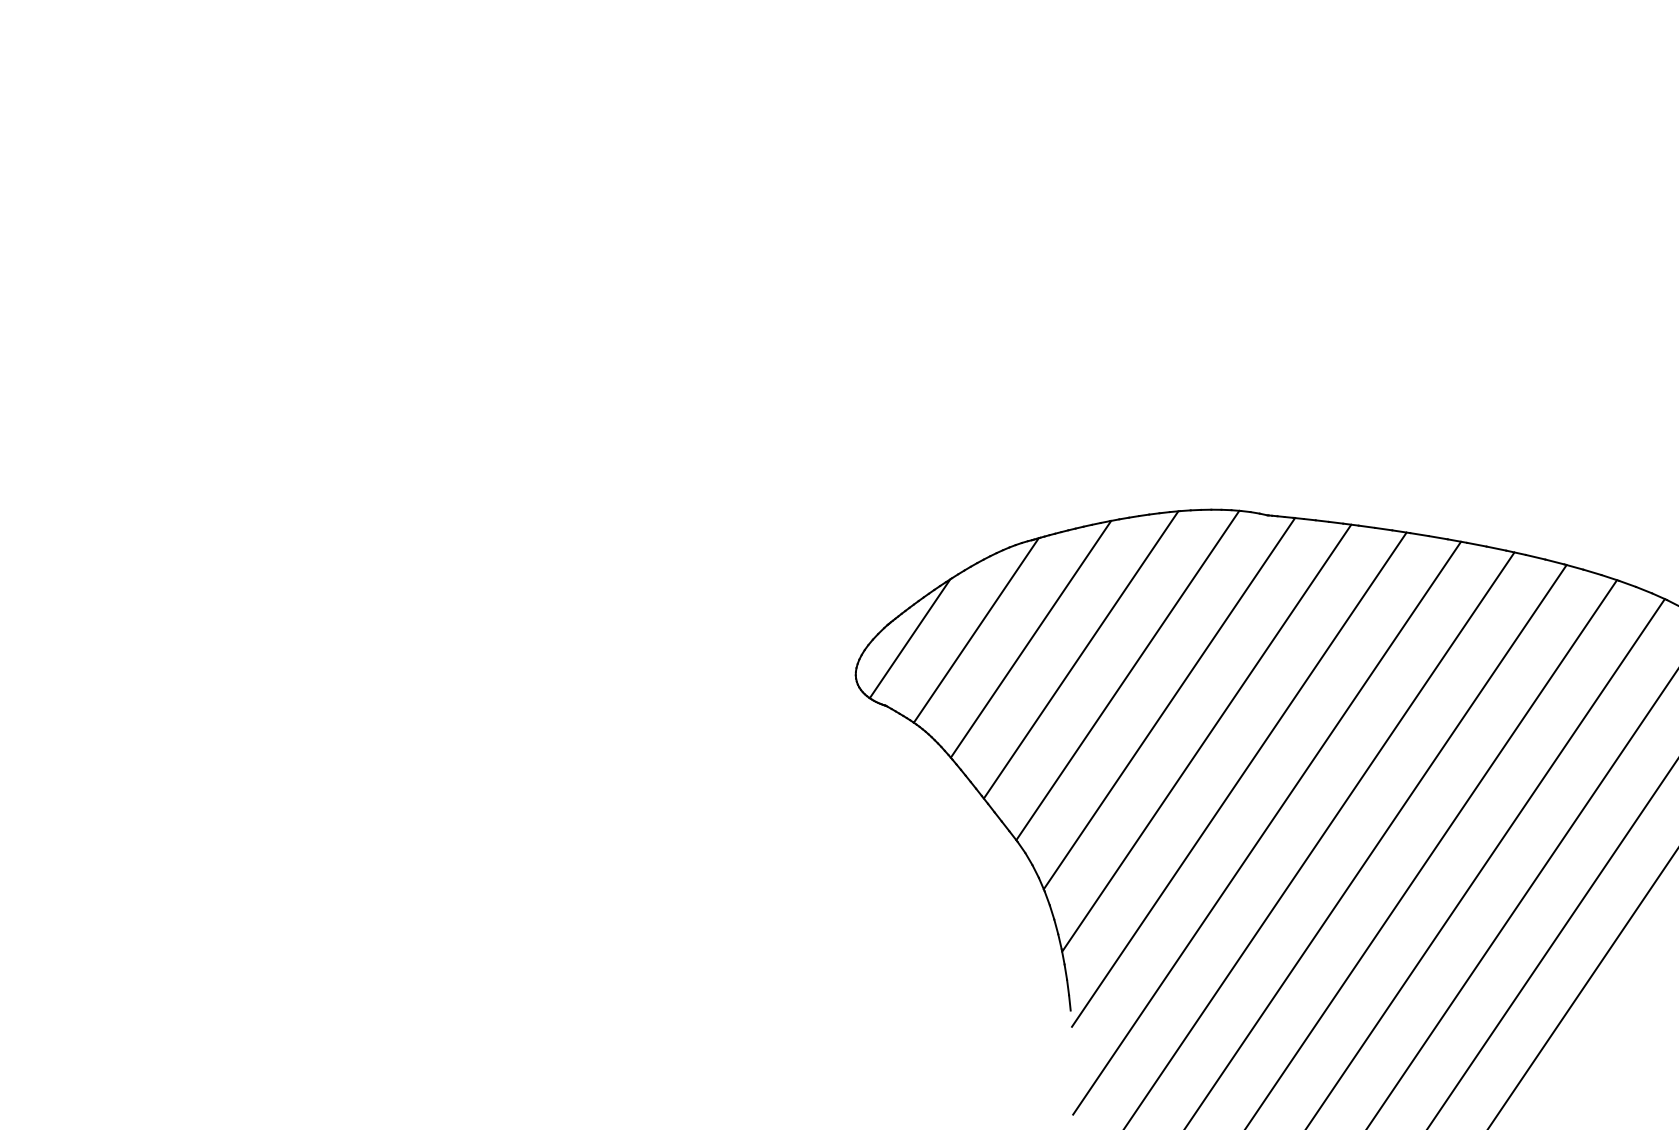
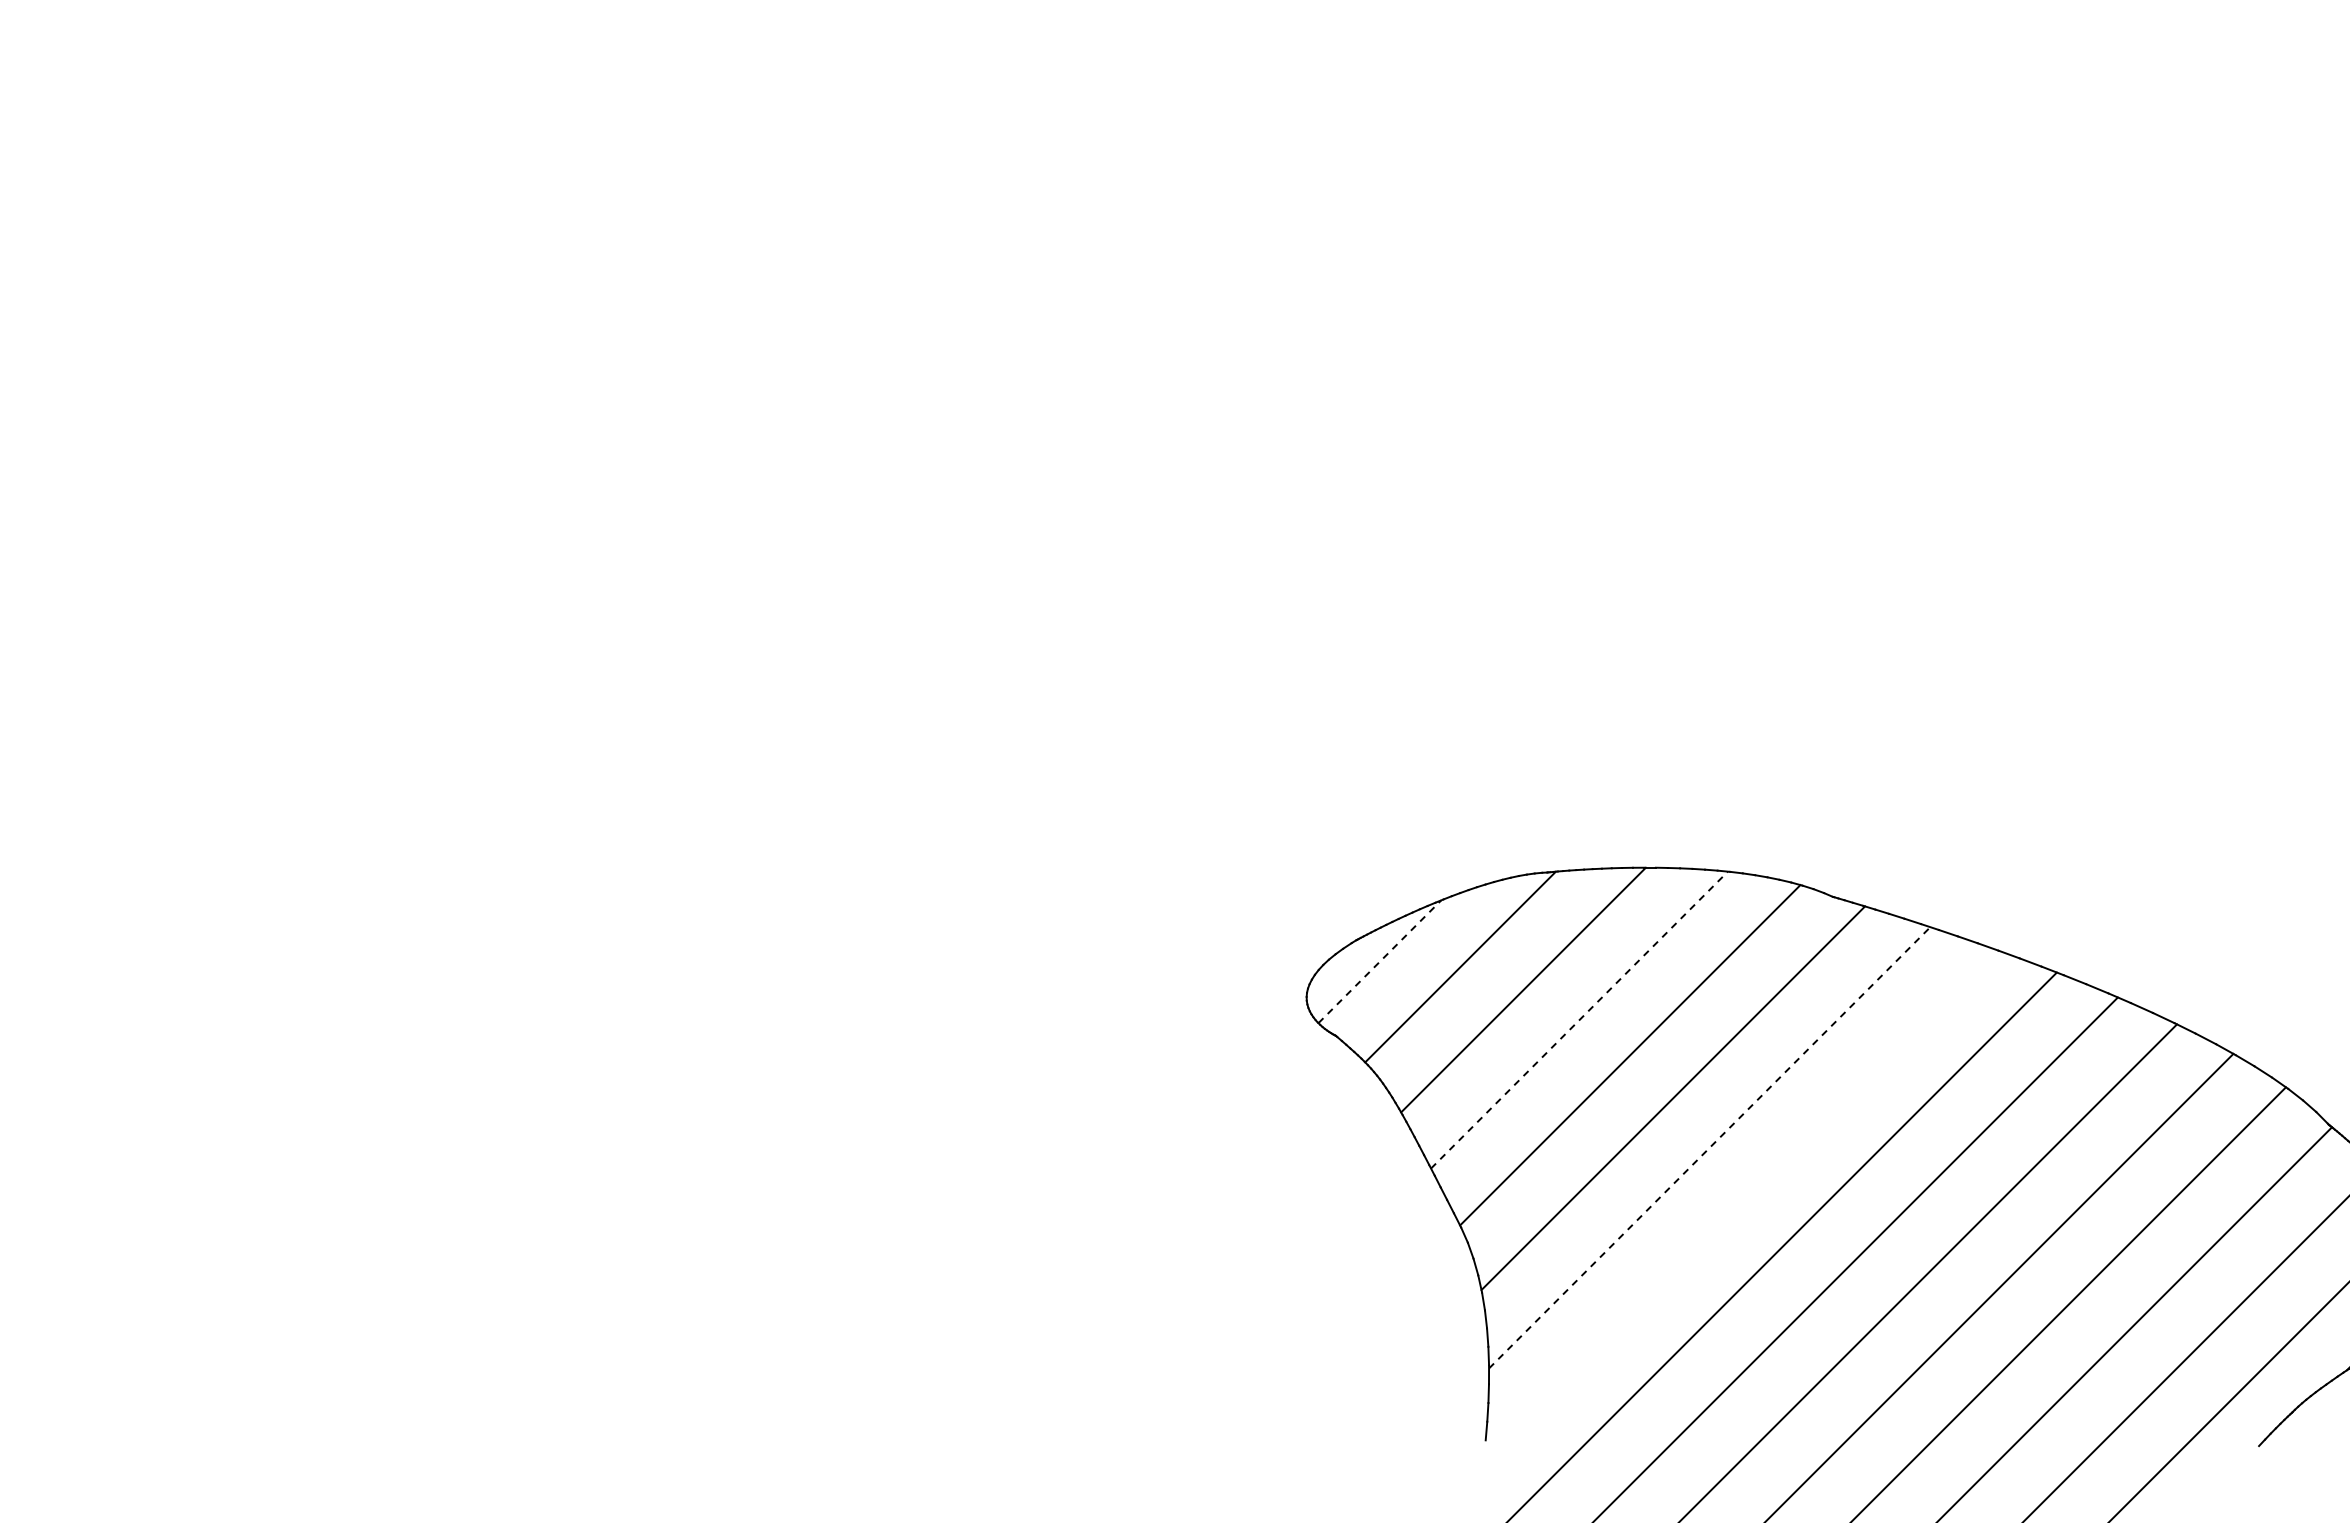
line: (909, 638) -> (1379, 961), solid -> dashed
line: (1081, 655) -> (1579, 1020), solid -> dashed
line: (1207, 737) -> (1710, 1147), solid -> dashed
line: (1238, 779) -> (1738, 1204), removed

